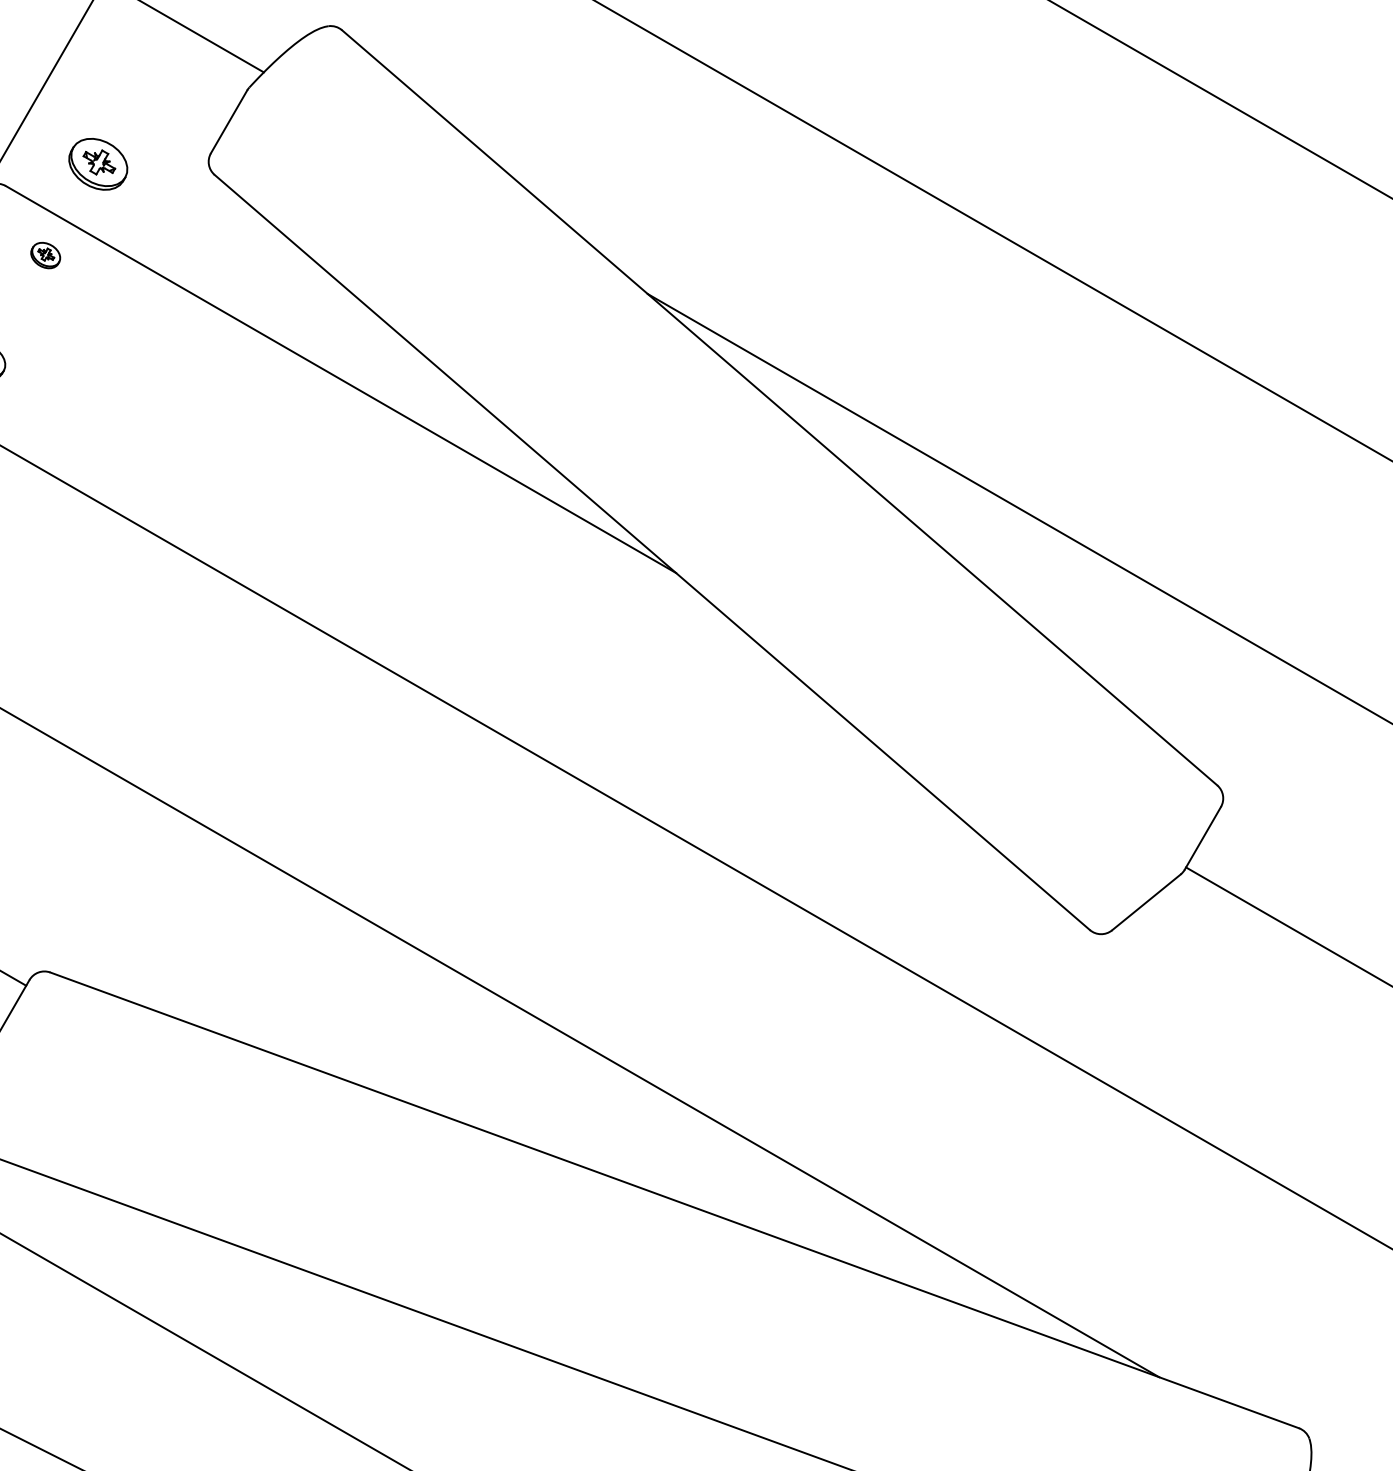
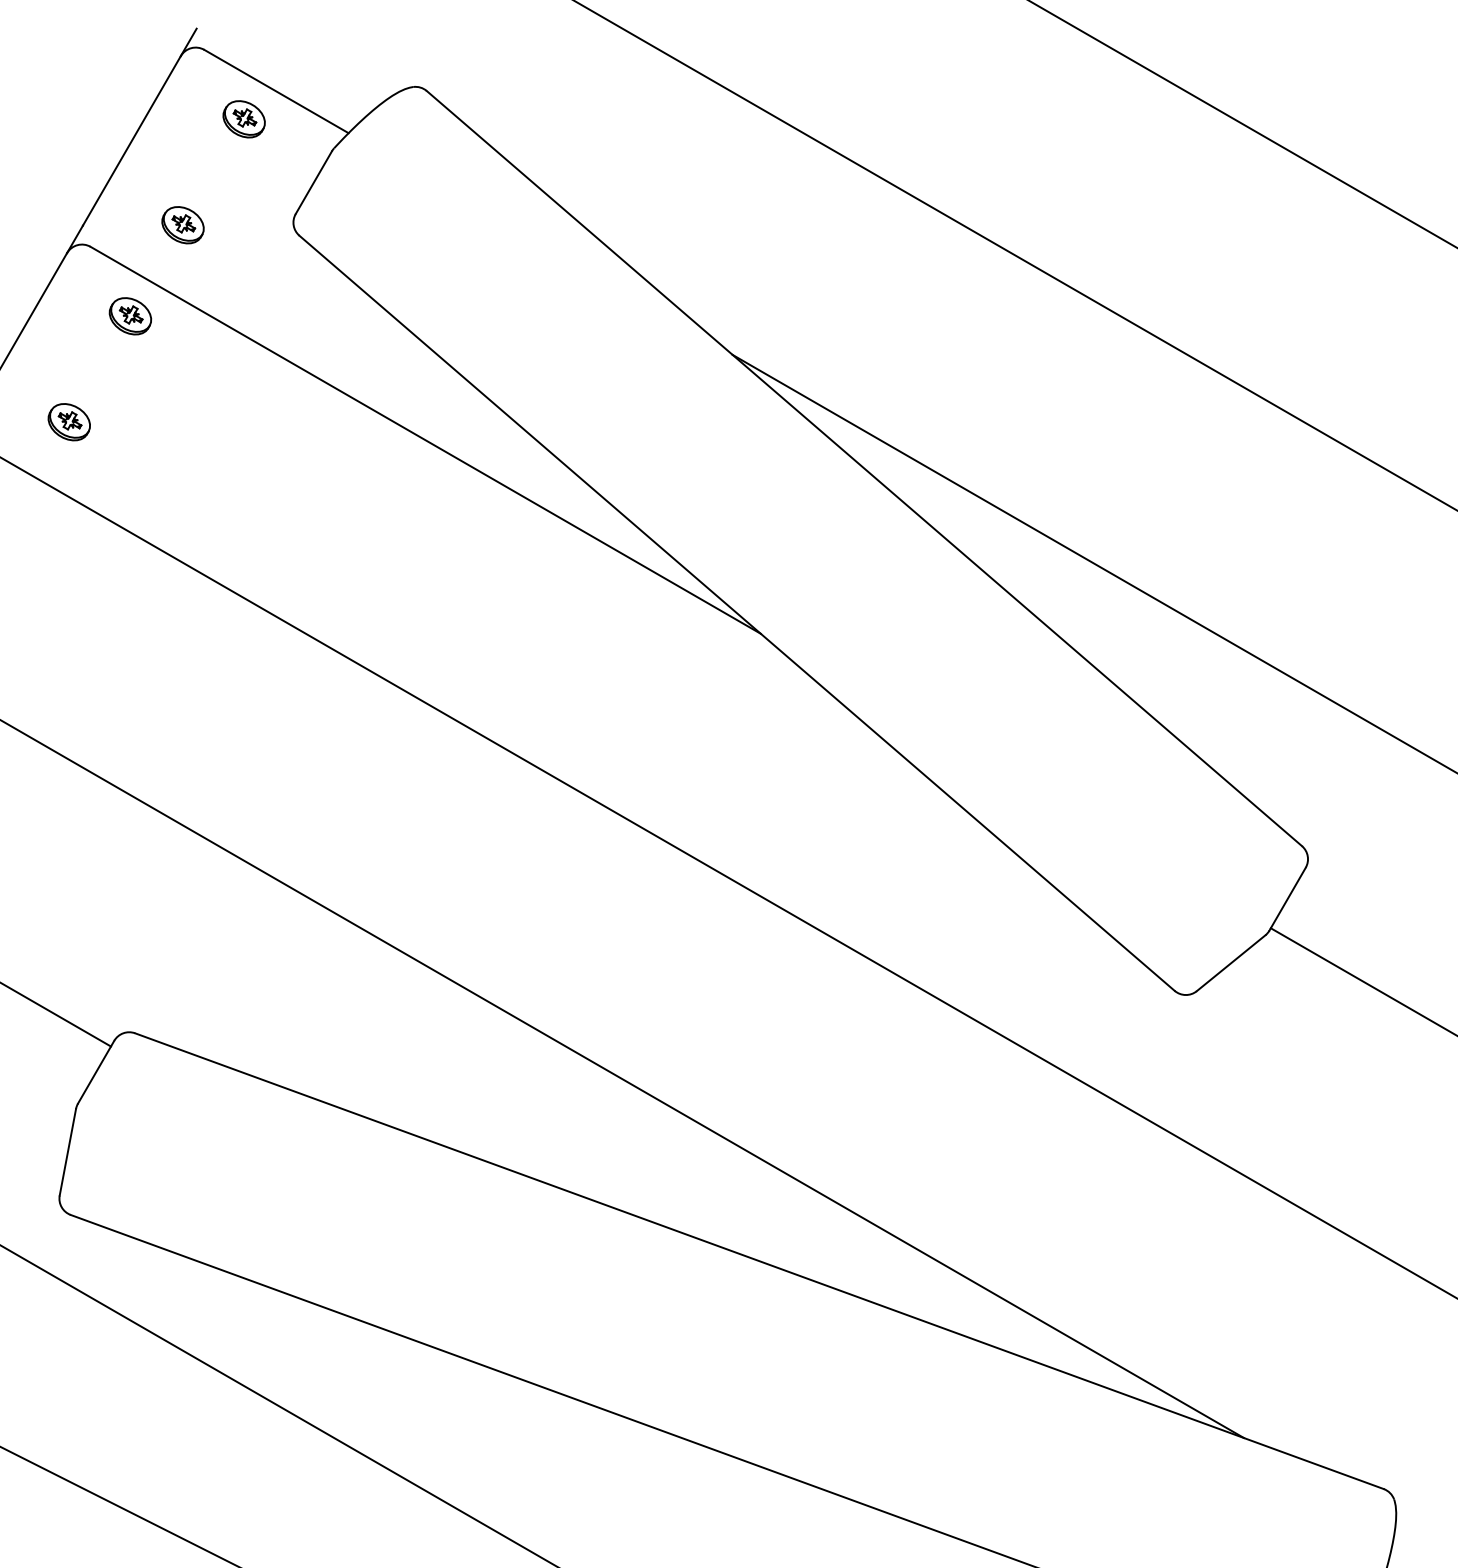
part: (158, 58) -> (243, 119), added
part: (97, 164) -> (182, 225), size x0.71
part: (45, 255) -> (130, 316), size x1.43

